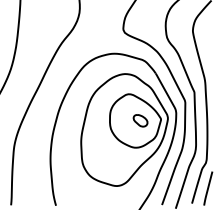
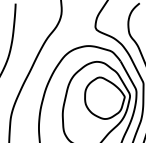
part: (140, 120) -> (108, 97), removed

